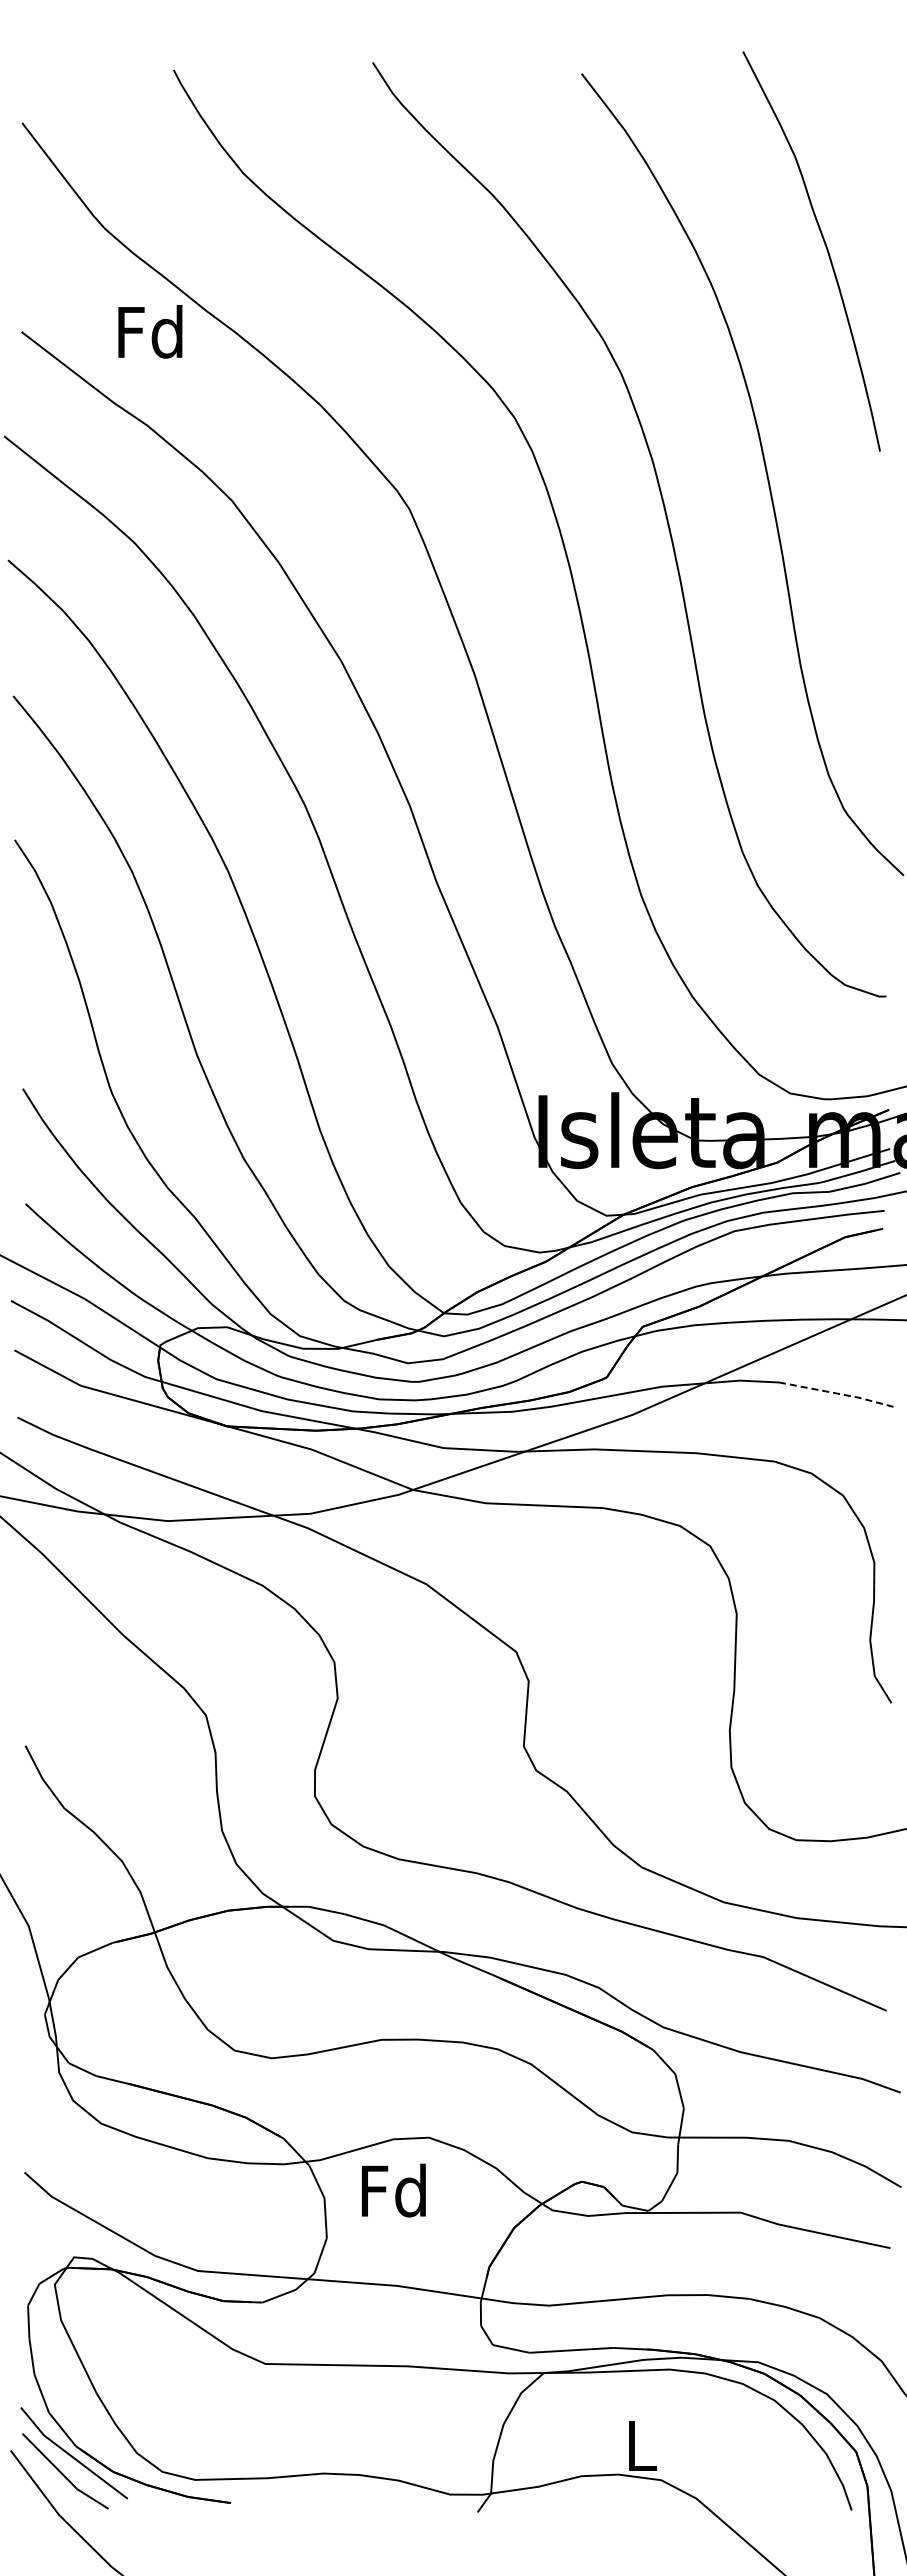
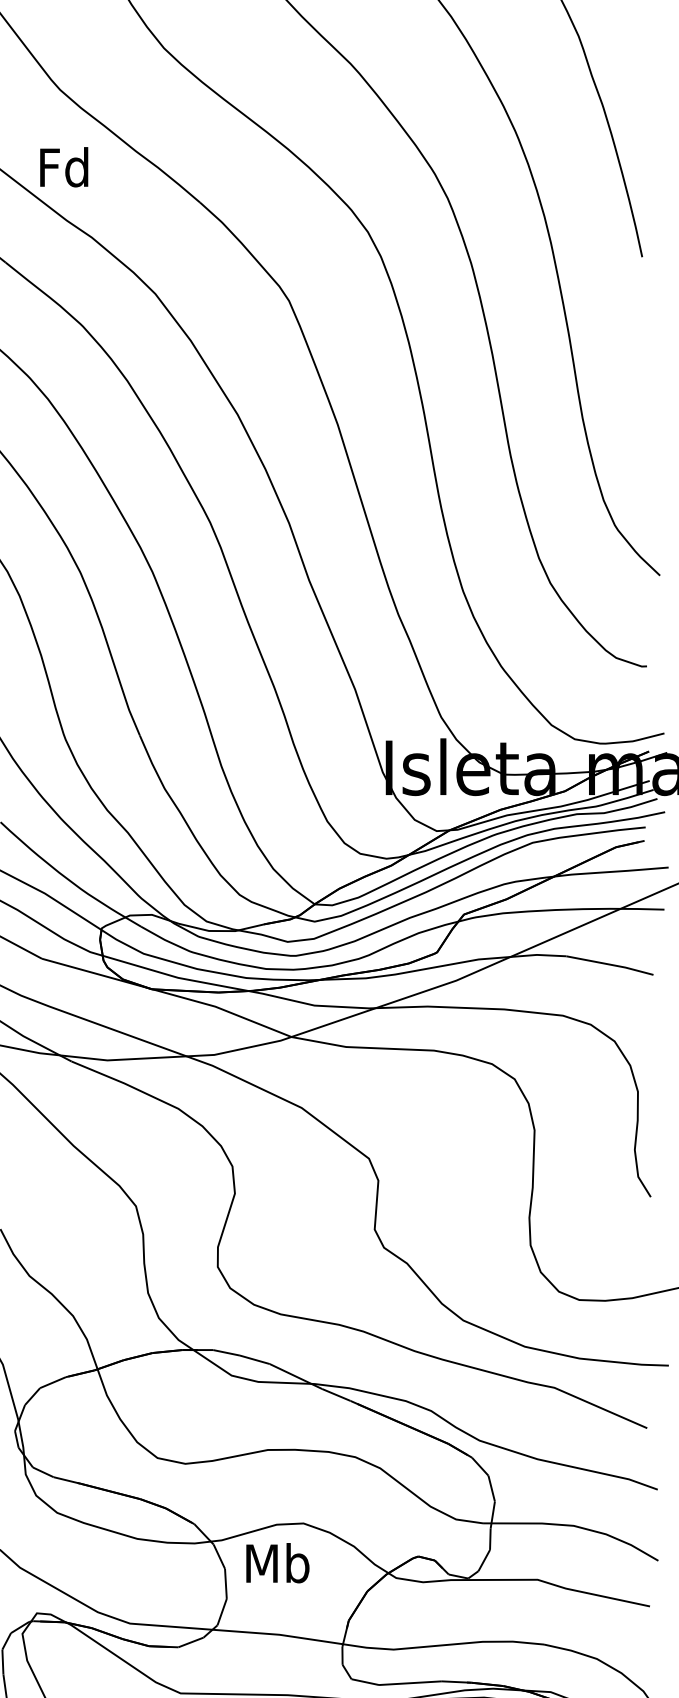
text: (150, 331) -> (64, 167), moved
line: (838, 1393) -> (611, 964), dashed -> solid
text: (394, 2190) -> (277, 1563), Fd -> Mb

